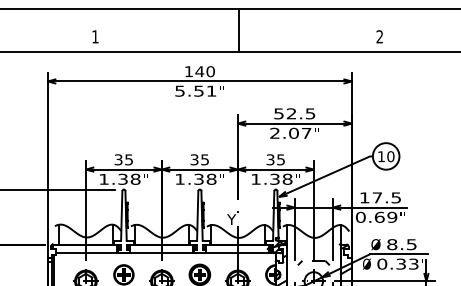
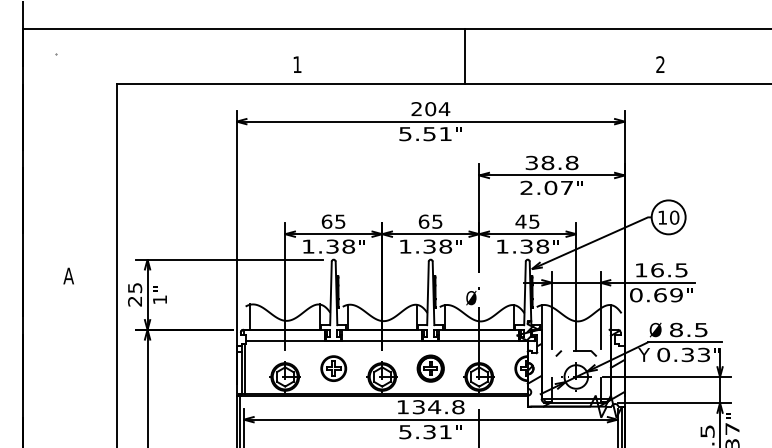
line: (238, 30) -> (464, 56), moved
text: (199, 71) -> (430, 109), 140 -> 204
text: (295, 113) -> (552, 162), 52.5 -> 38.8
text: (118, 159) -> (326, 221), 35 -> 65
text: (194, 159) -> (423, 221), 35 -> 65
text: (270, 159) -> (520, 221), 35 -> 45
text: (377, 198) -> (657, 270), 17.5 -> 16.5
text: (231, 219) -> (471, 297), Y -> Ø
text: (366, 263) -> (643, 354), Ø -> Y

